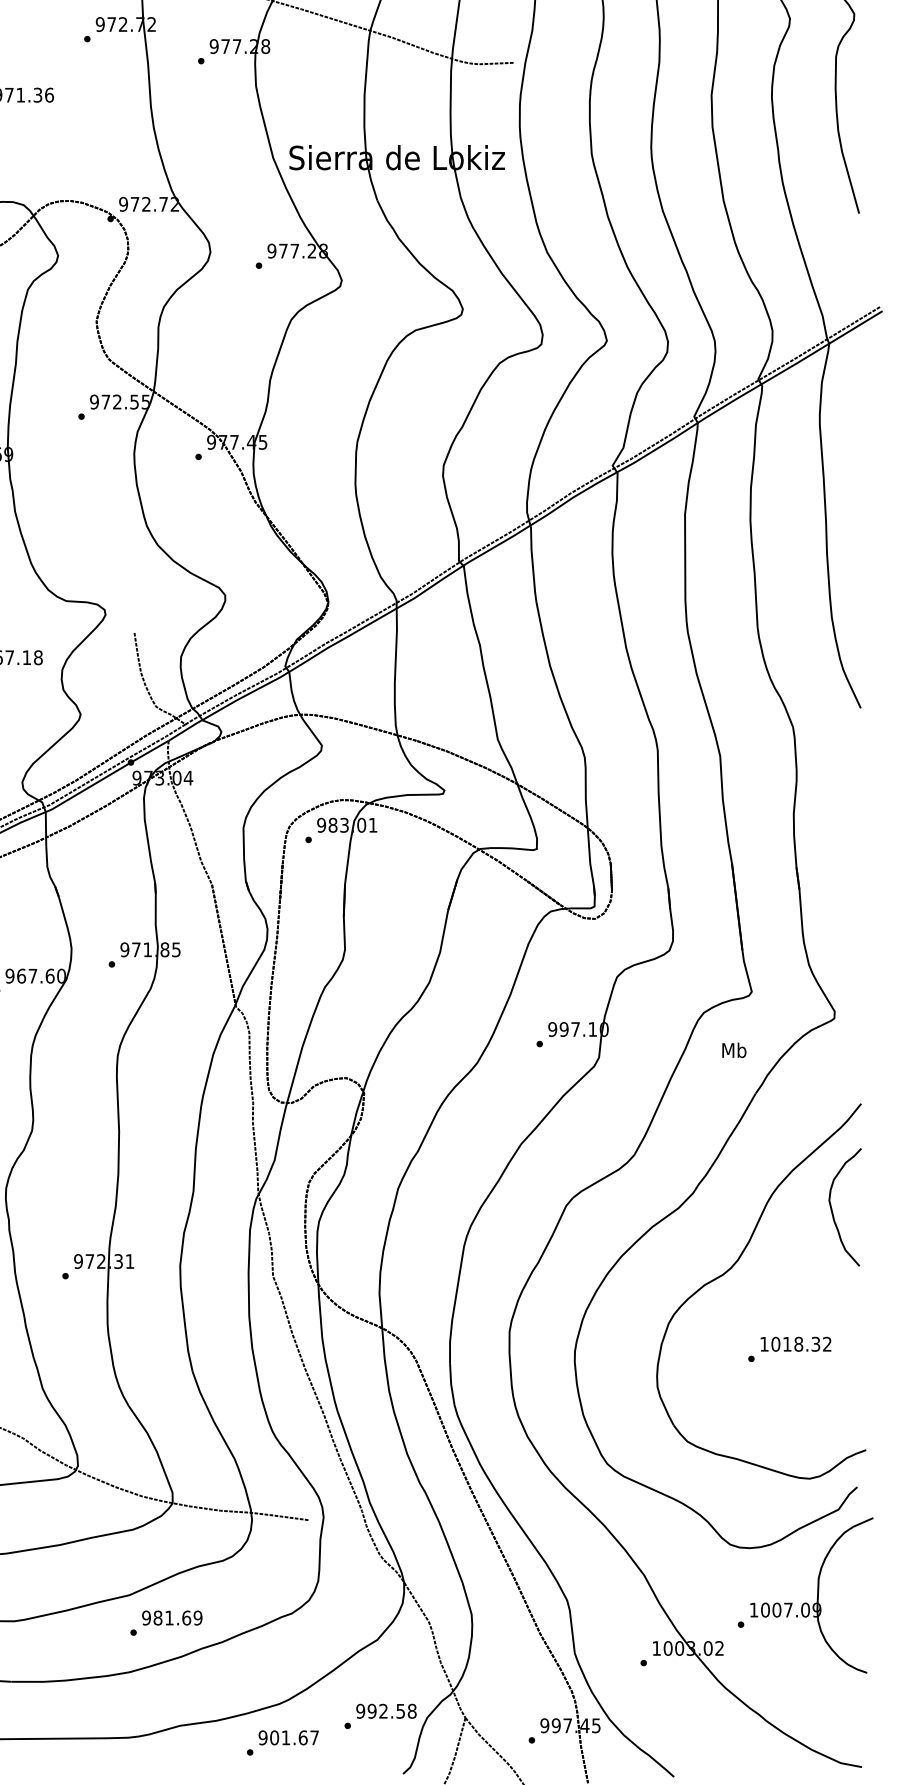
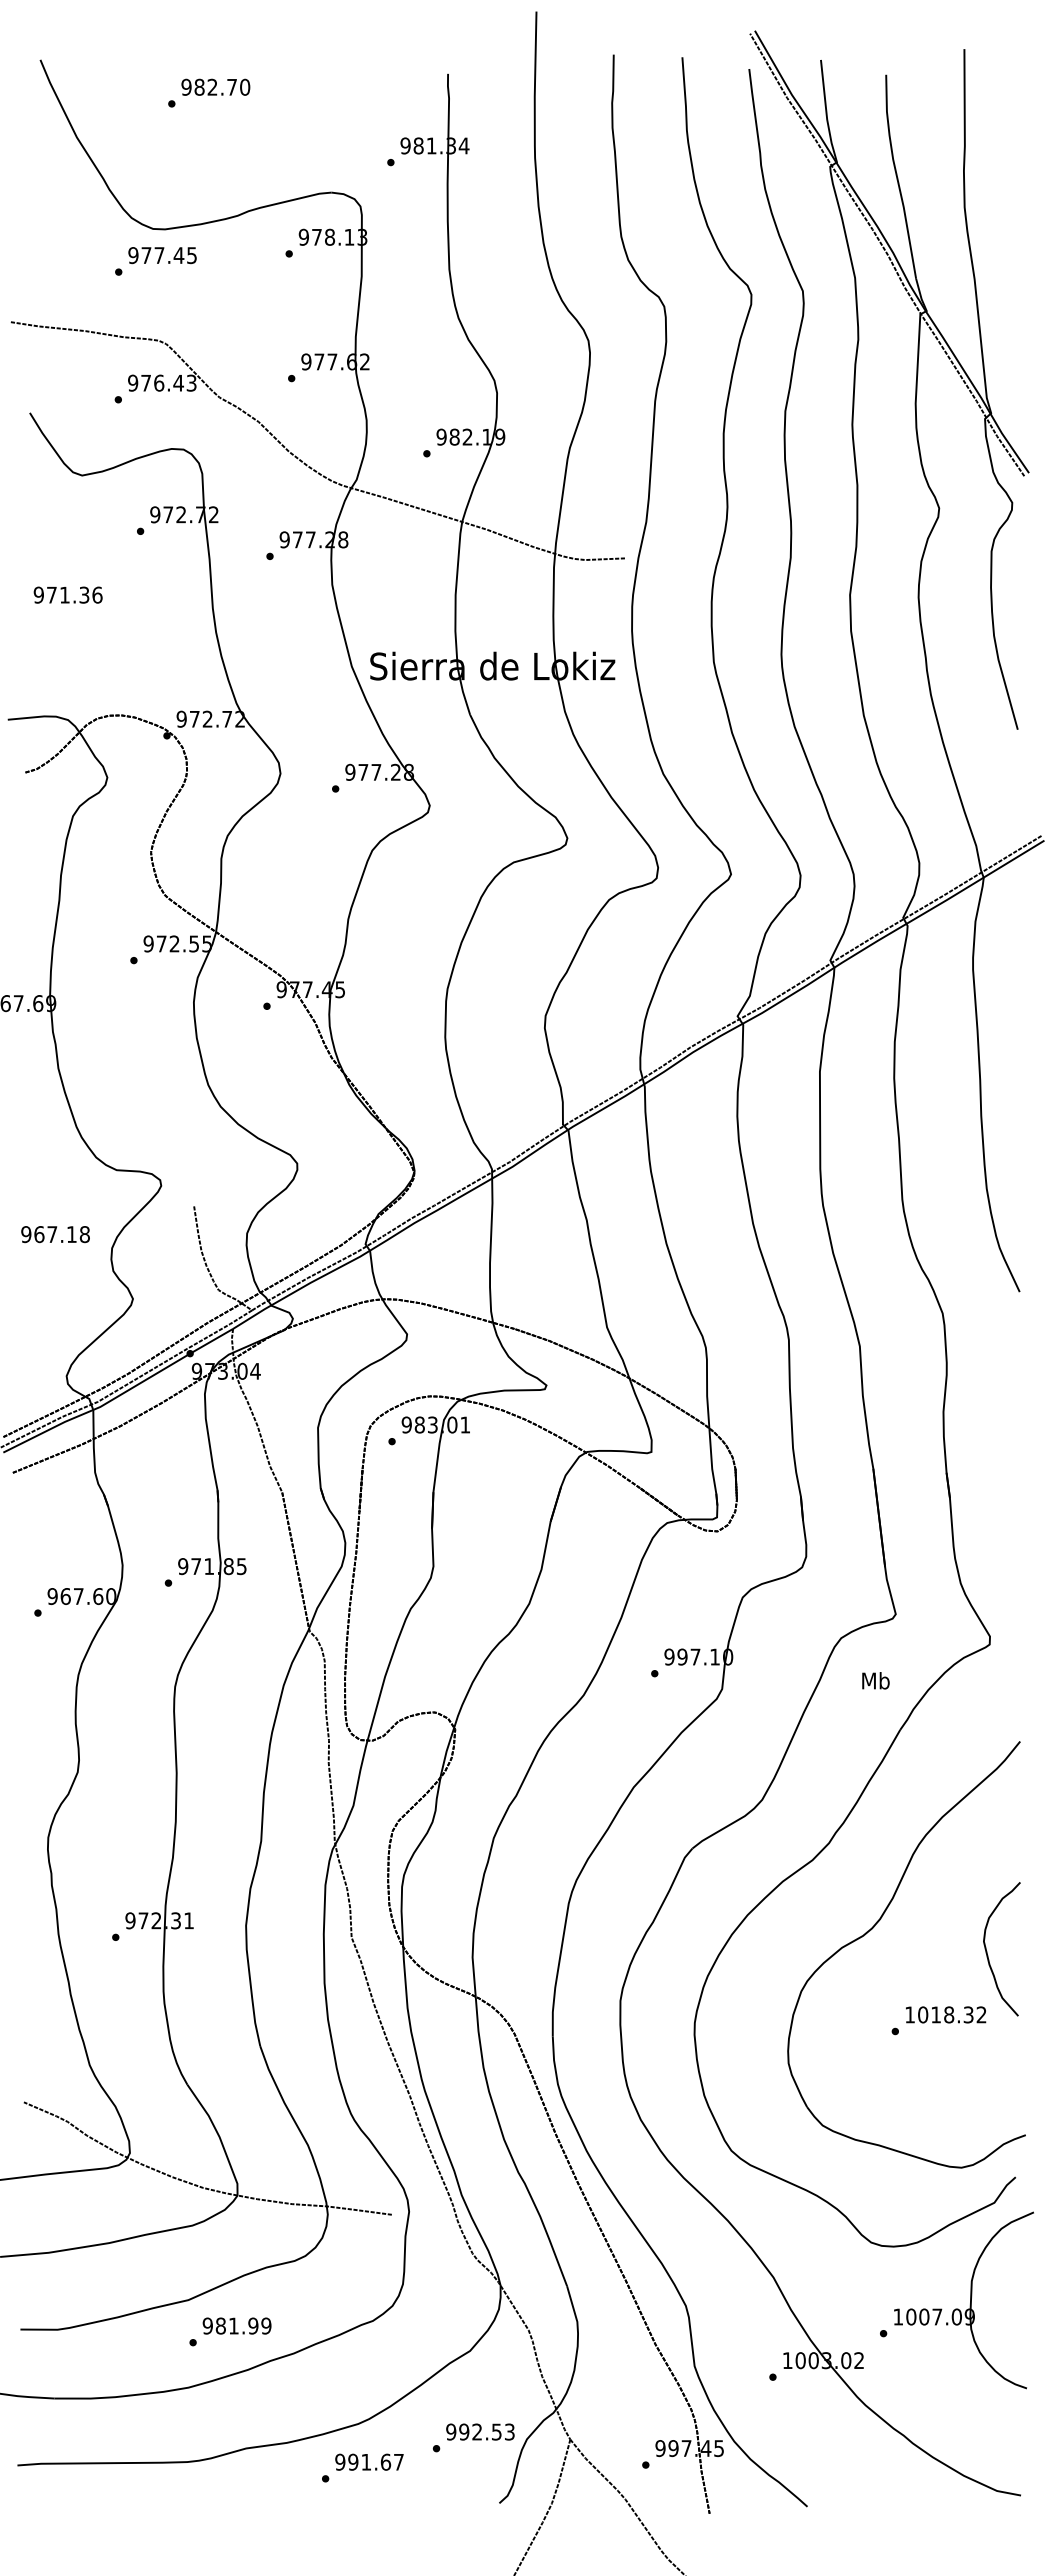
curve: (832, 1209) -> (987, 1951), moved
text: (186, 1617) -> (253, 2325), 981.69 -> 981.99
text: (411, 1710) -> (509, 2431), 992.58 -> 992.53
text: (274, 1738) -> (353, 2462), 901.67 -> 991.67

